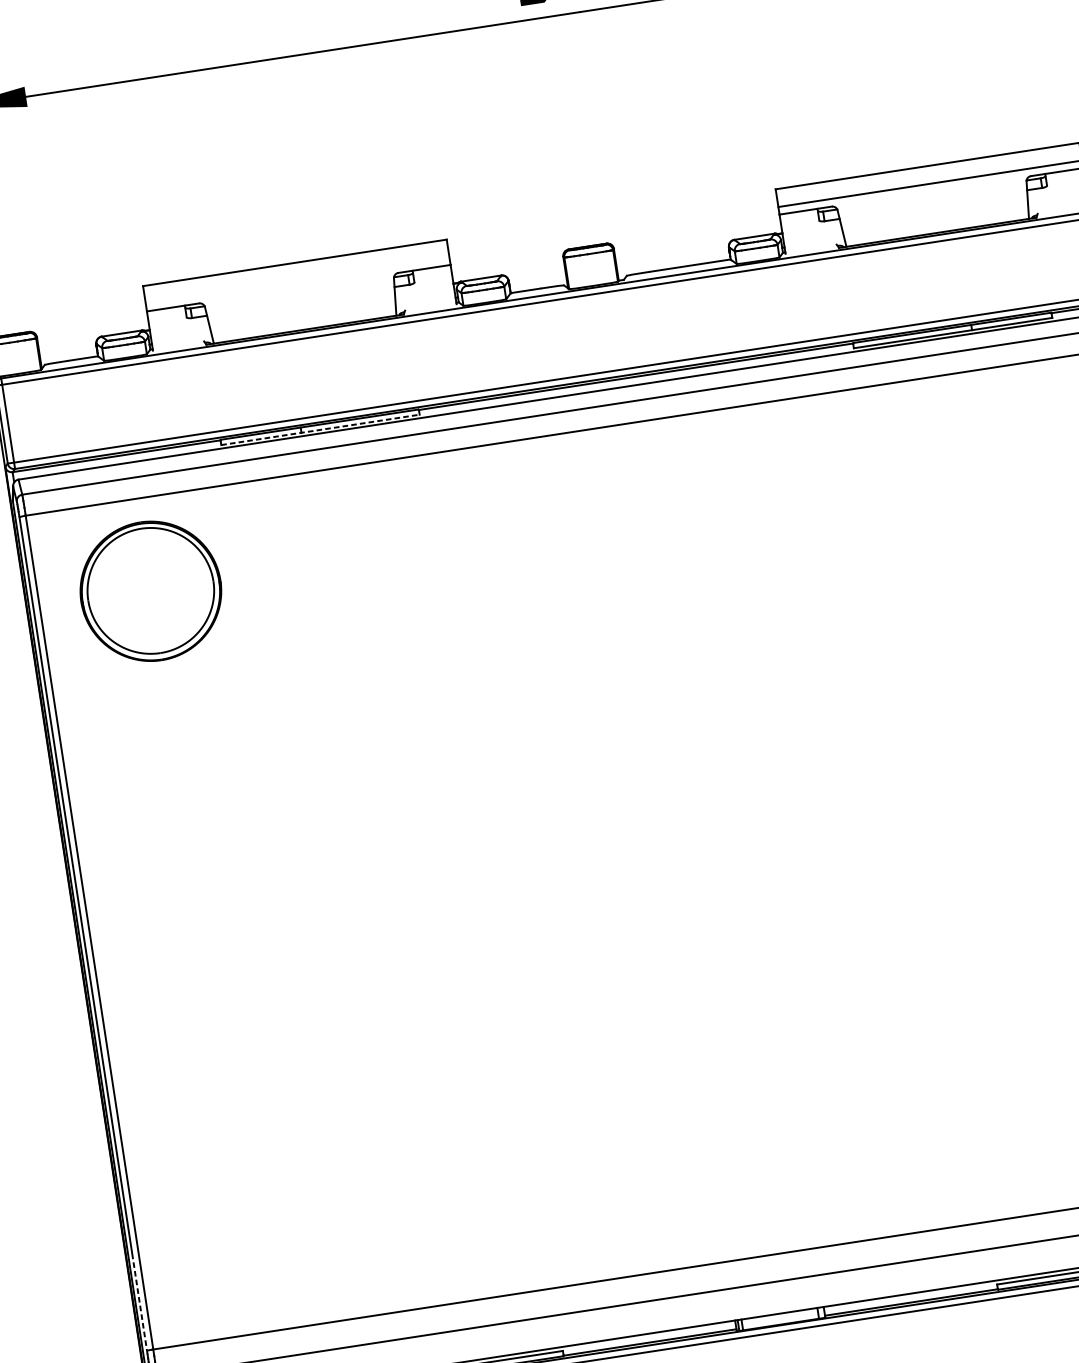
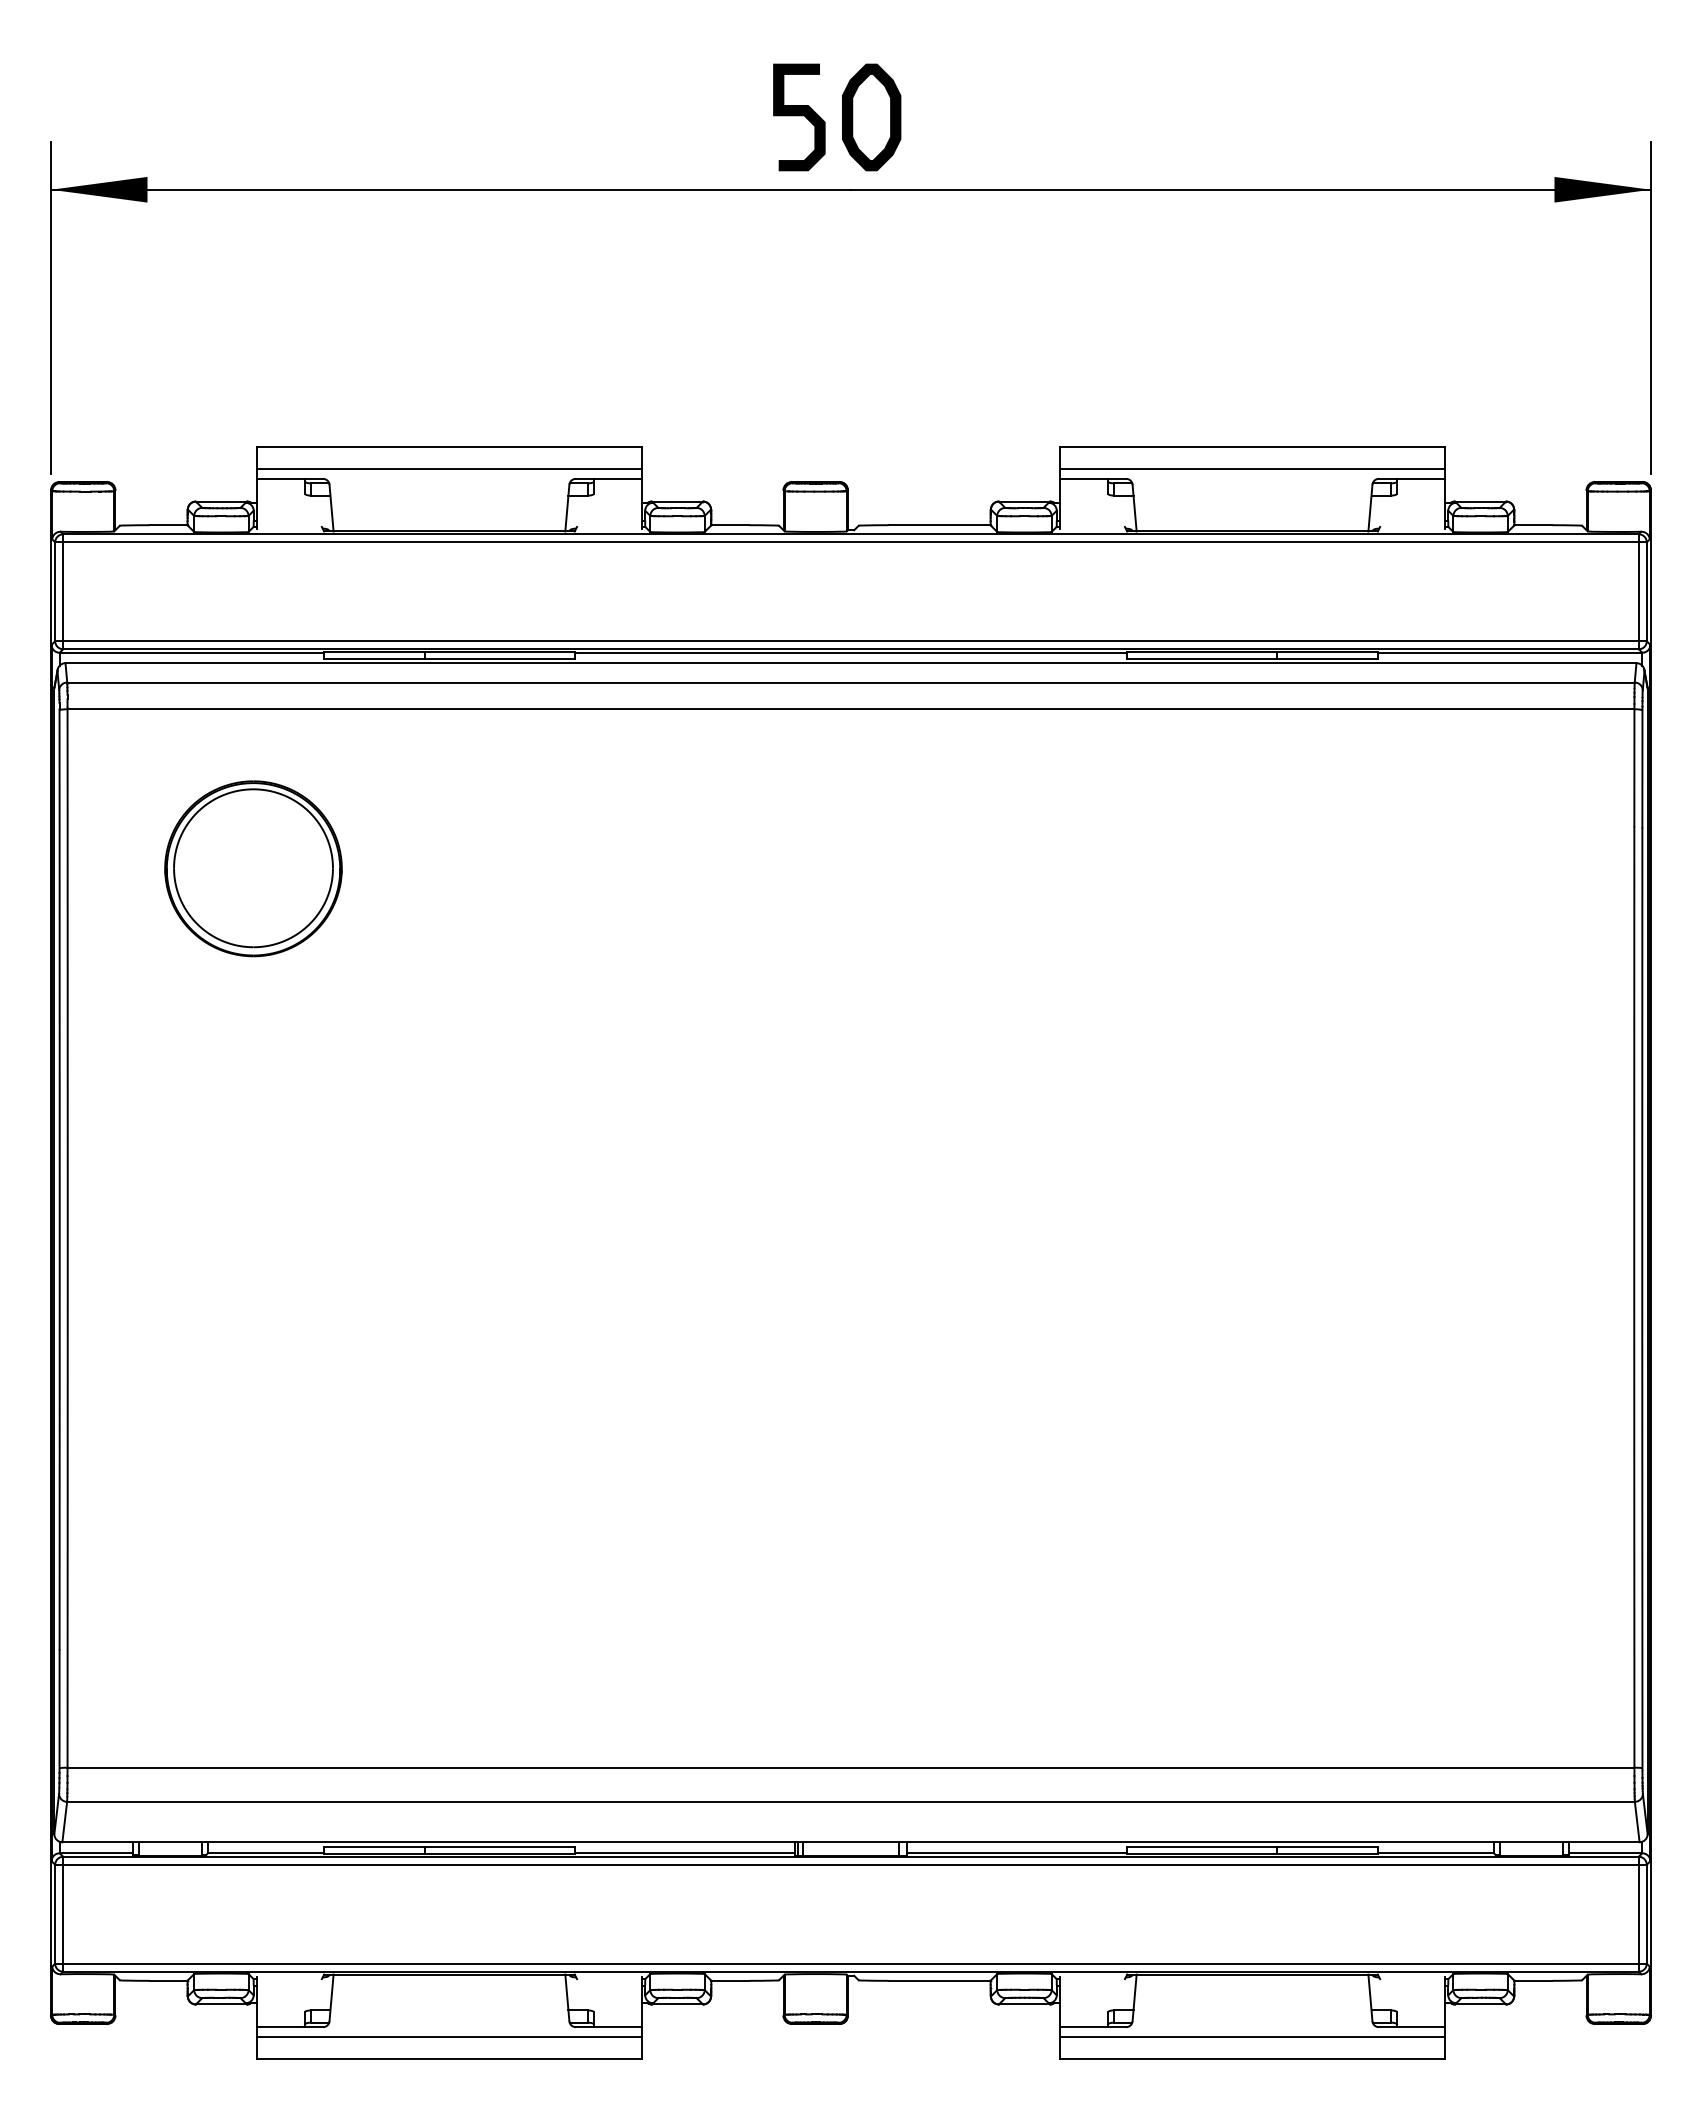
line: (297, 280) -> (449, 469), added
line: (320, 429) -> (449, 658), dashed -> solid
part: (150, 591) -> (253, 868), moved
line: (140, 1306) -> (59, 1711), dashed -> solid

